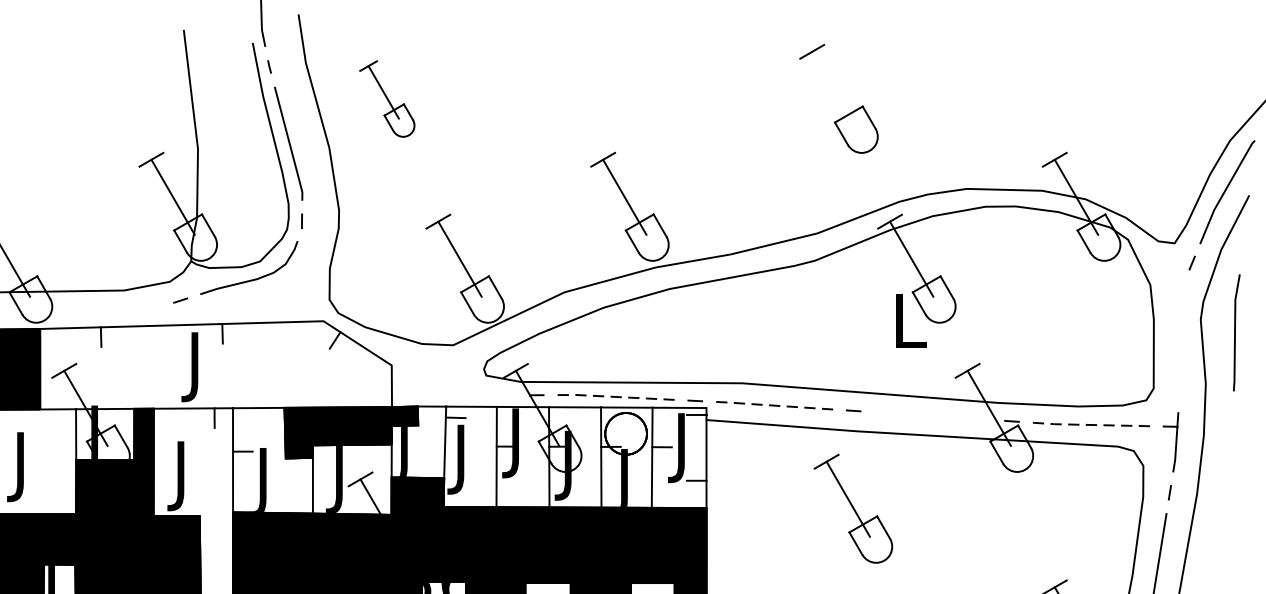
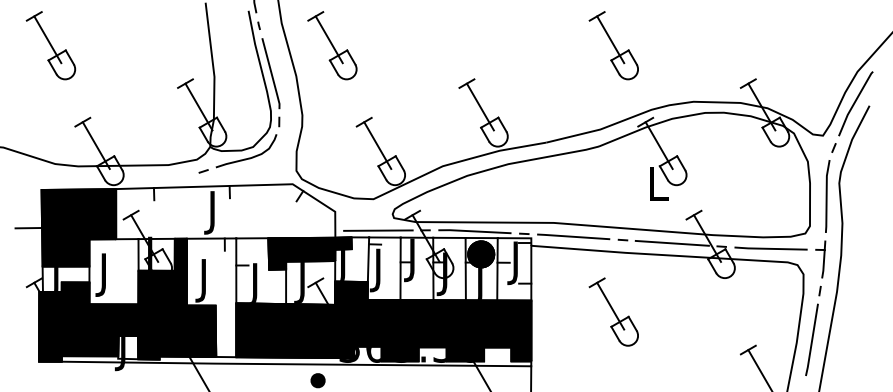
line: (833, 88) -> (610, 39), added
part: (387, 98) -> (332, 45), size x1.43
line: (1236, 332) -> (827, 196), moved
line: (461, 395) -> (378, 230), added
line: (613, 397) -> (473, 231), dashed -> solid
line: (772, 405) -> (572, 236), dashed -> solid
line: (931, 414) -> (671, 242), added
line: (1088, 424) -> (769, 248), dashed -> solid
fill: (626, 433) -> (481, 254), added
part: (852, 507) -> (613, 311), moved

